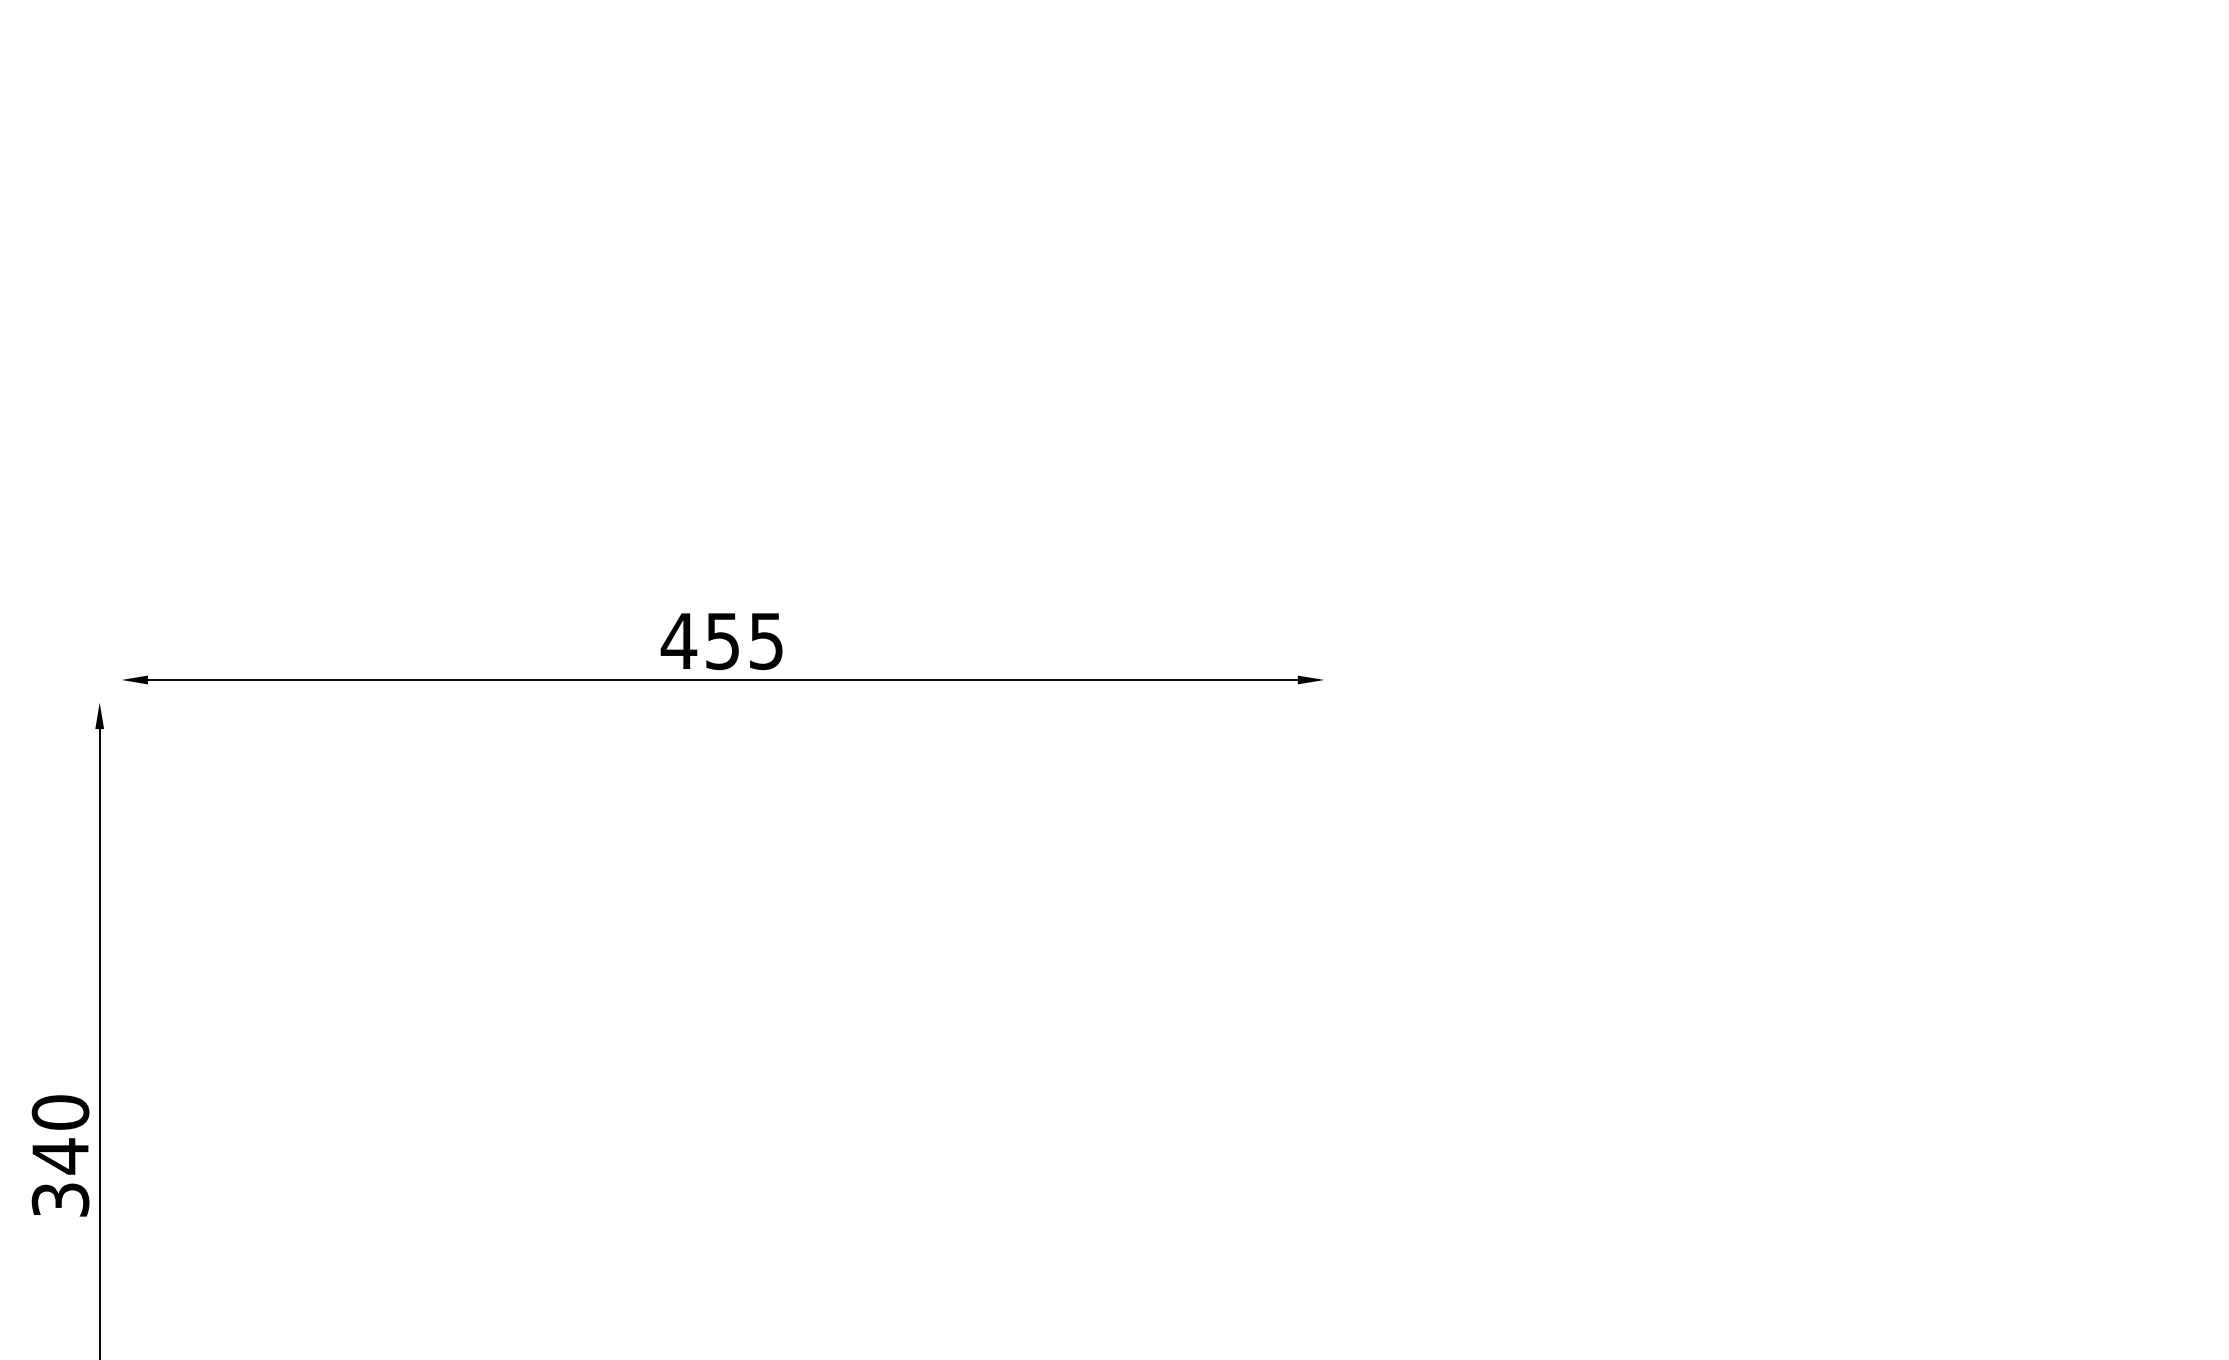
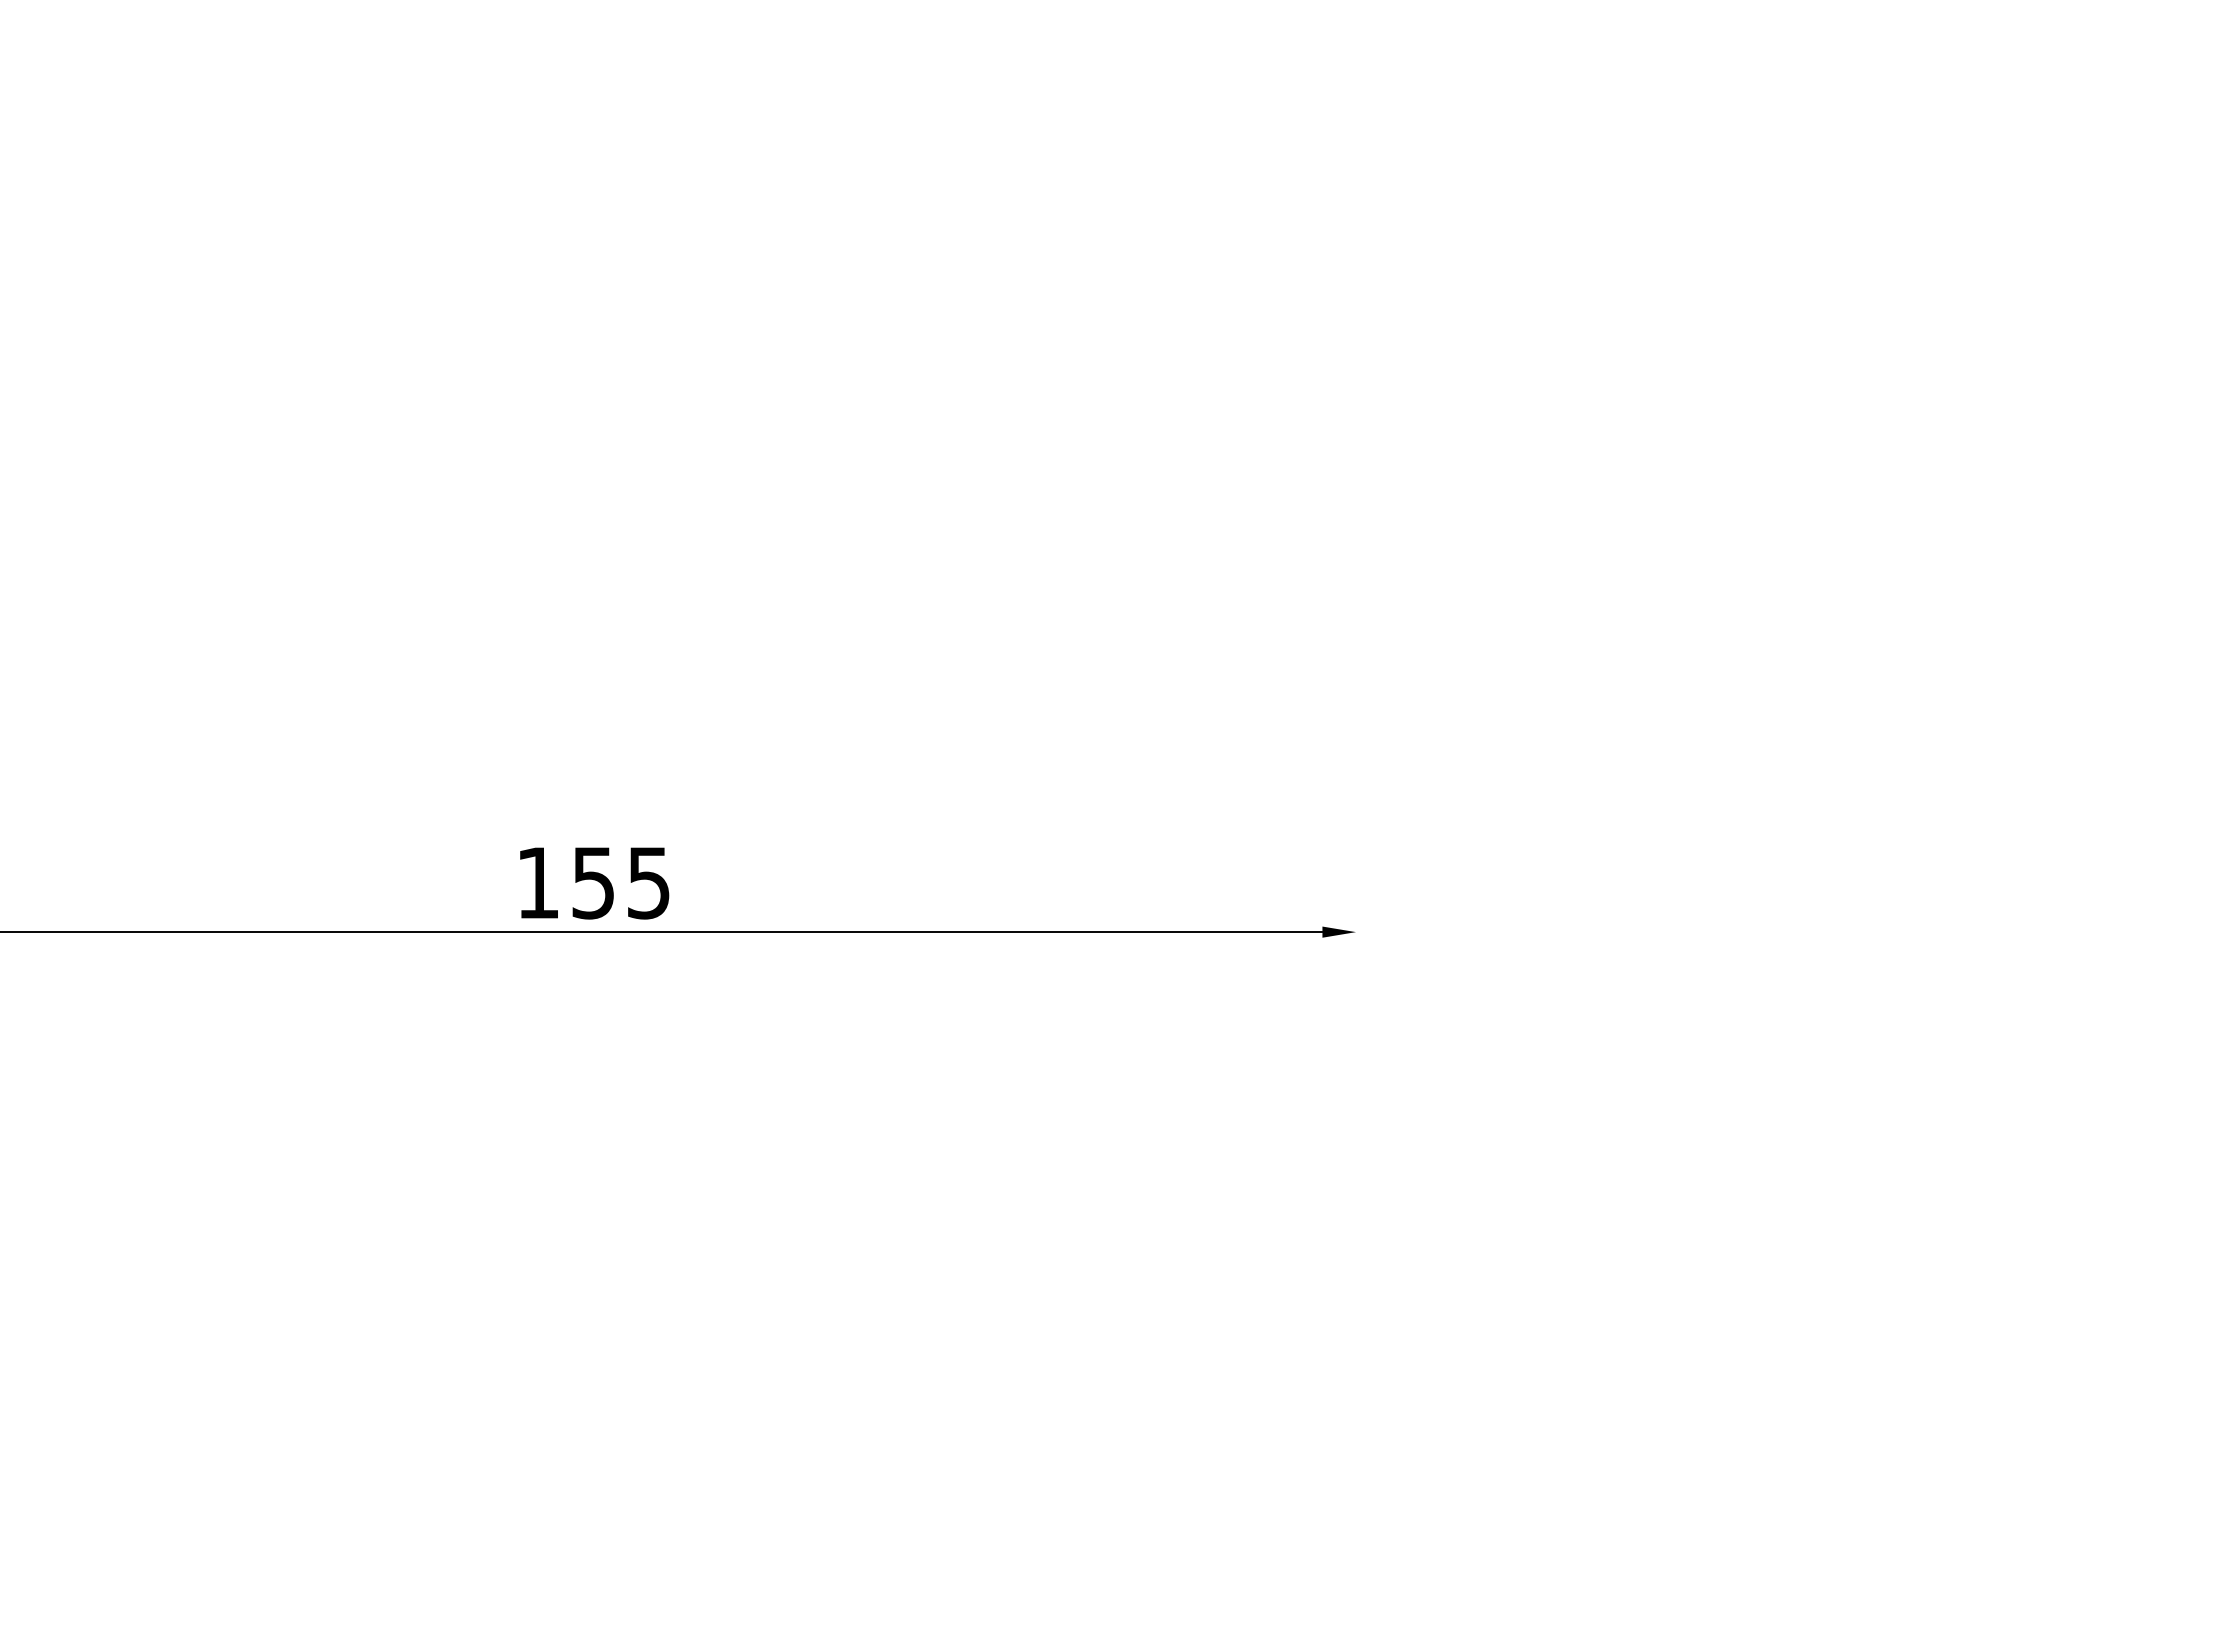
text: (678, 640) -> (537, 882), 455 -> 155

